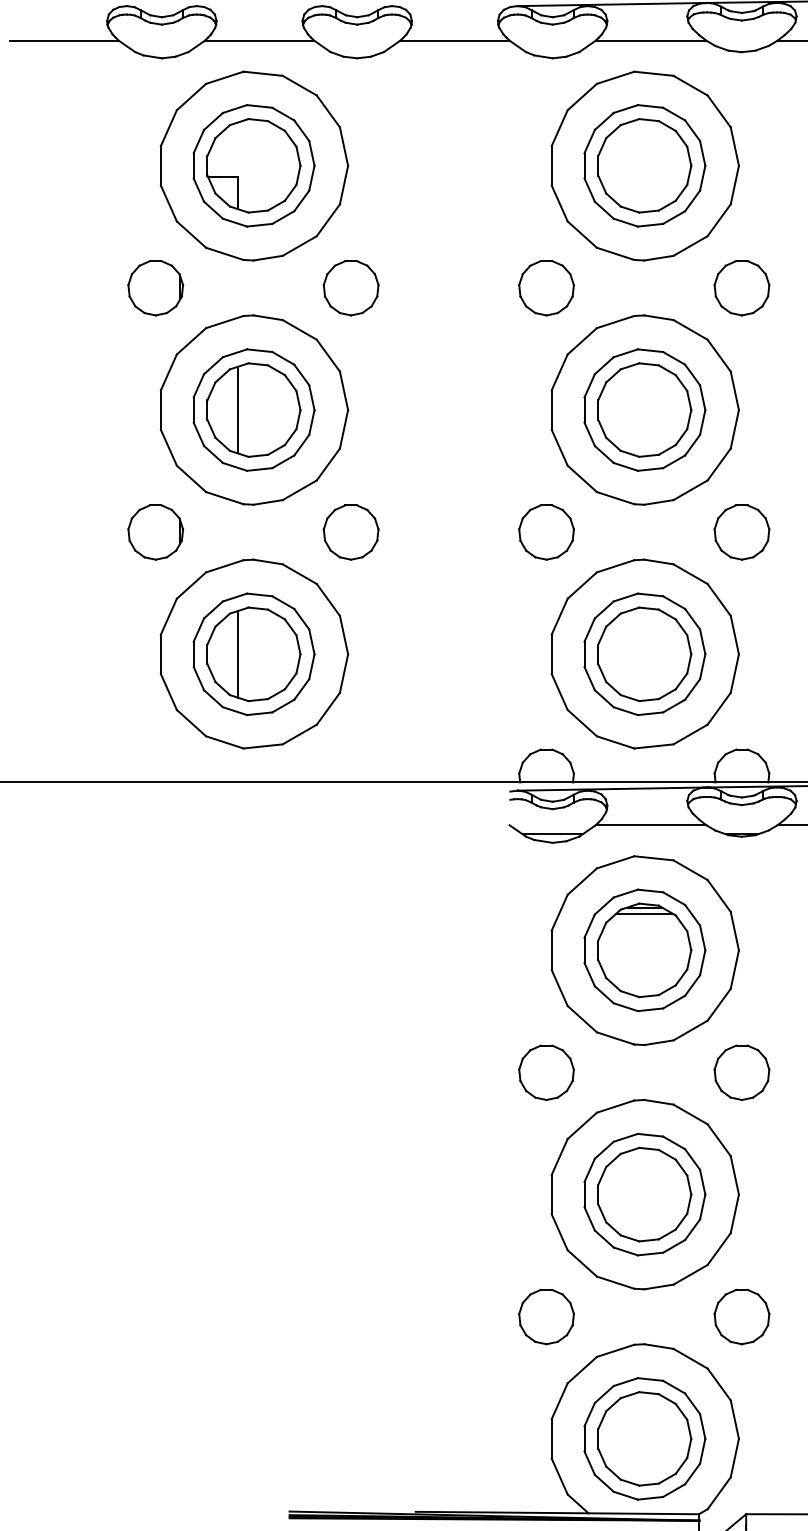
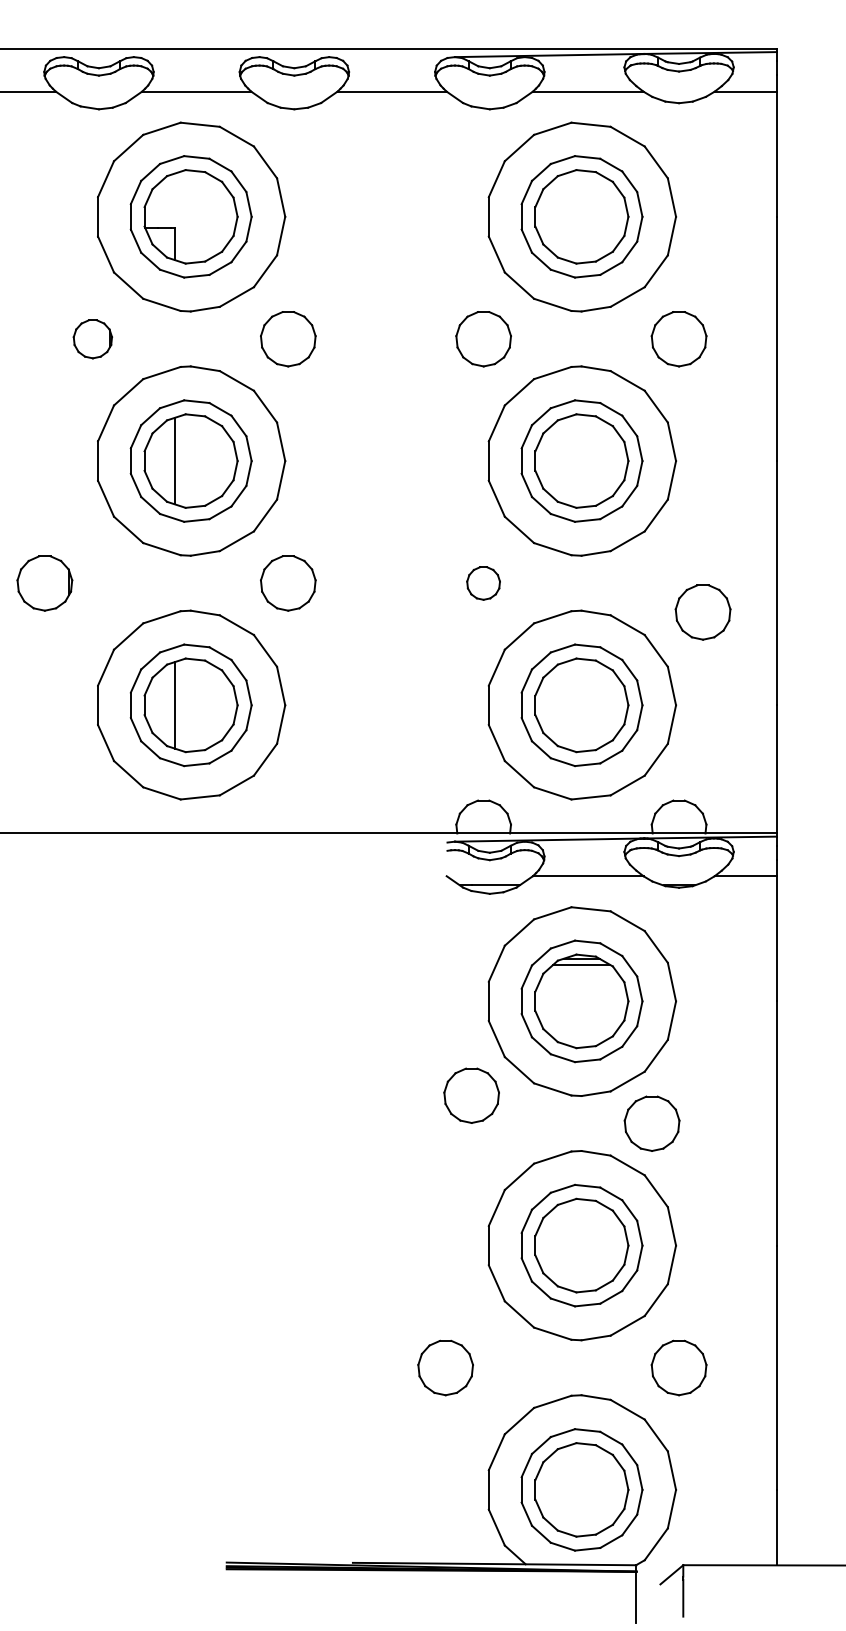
part: (155, 288) -> (92, 339), size x0.7
part: (155, 532) -> (44, 583), moved
part: (546, 532) -> (483, 583), size x0.6
part: (741, 532) -> (702, 612), moved
part: (546, 1072) -> (471, 1095), moved
part: (741, 1072) -> (651, 1123), moved
part: (546, 1316) -> (445, 1367), moved

